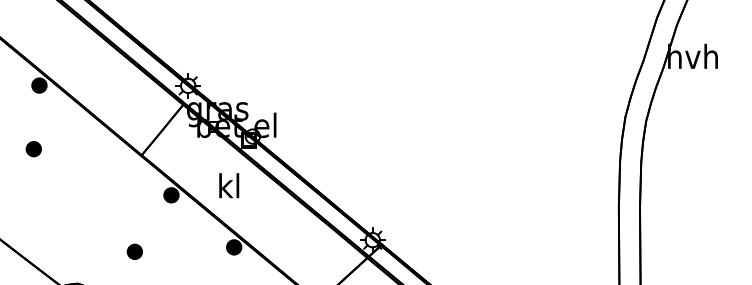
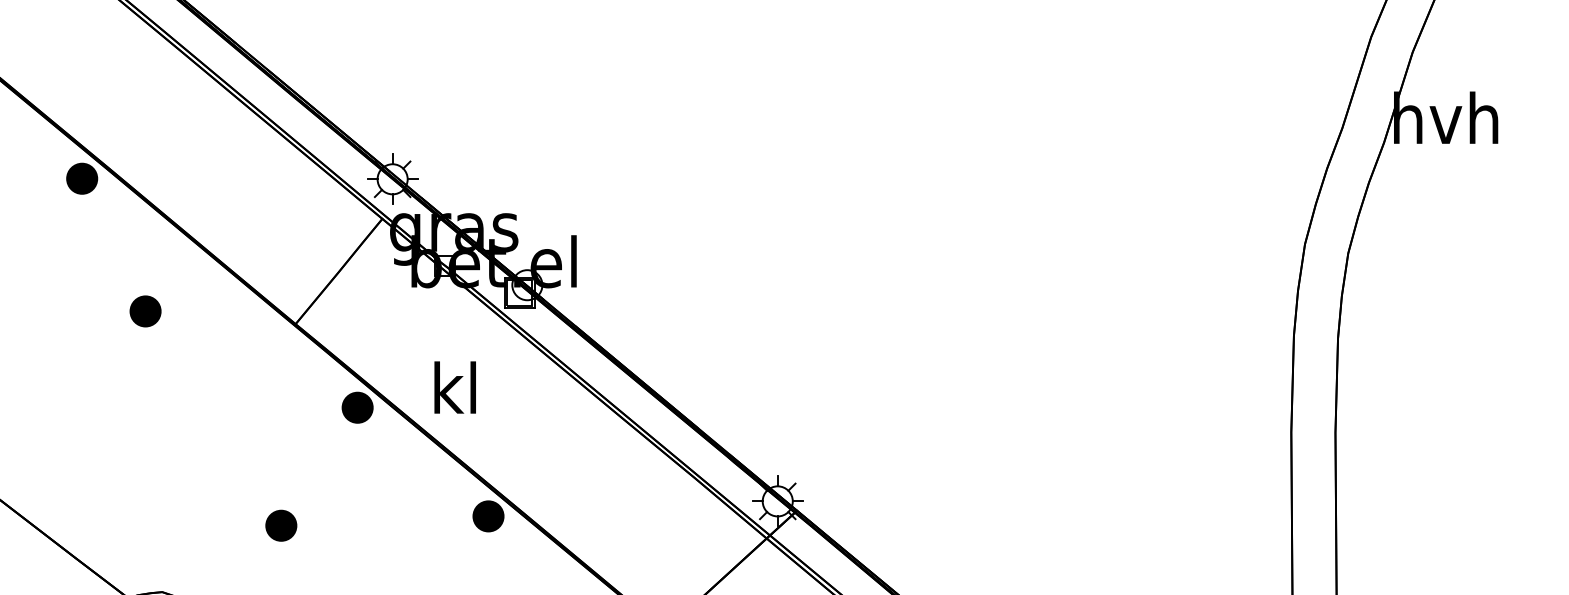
part: (33, 149) -> (144, 312), moved
text: (229, 185) -> (455, 387), moved

